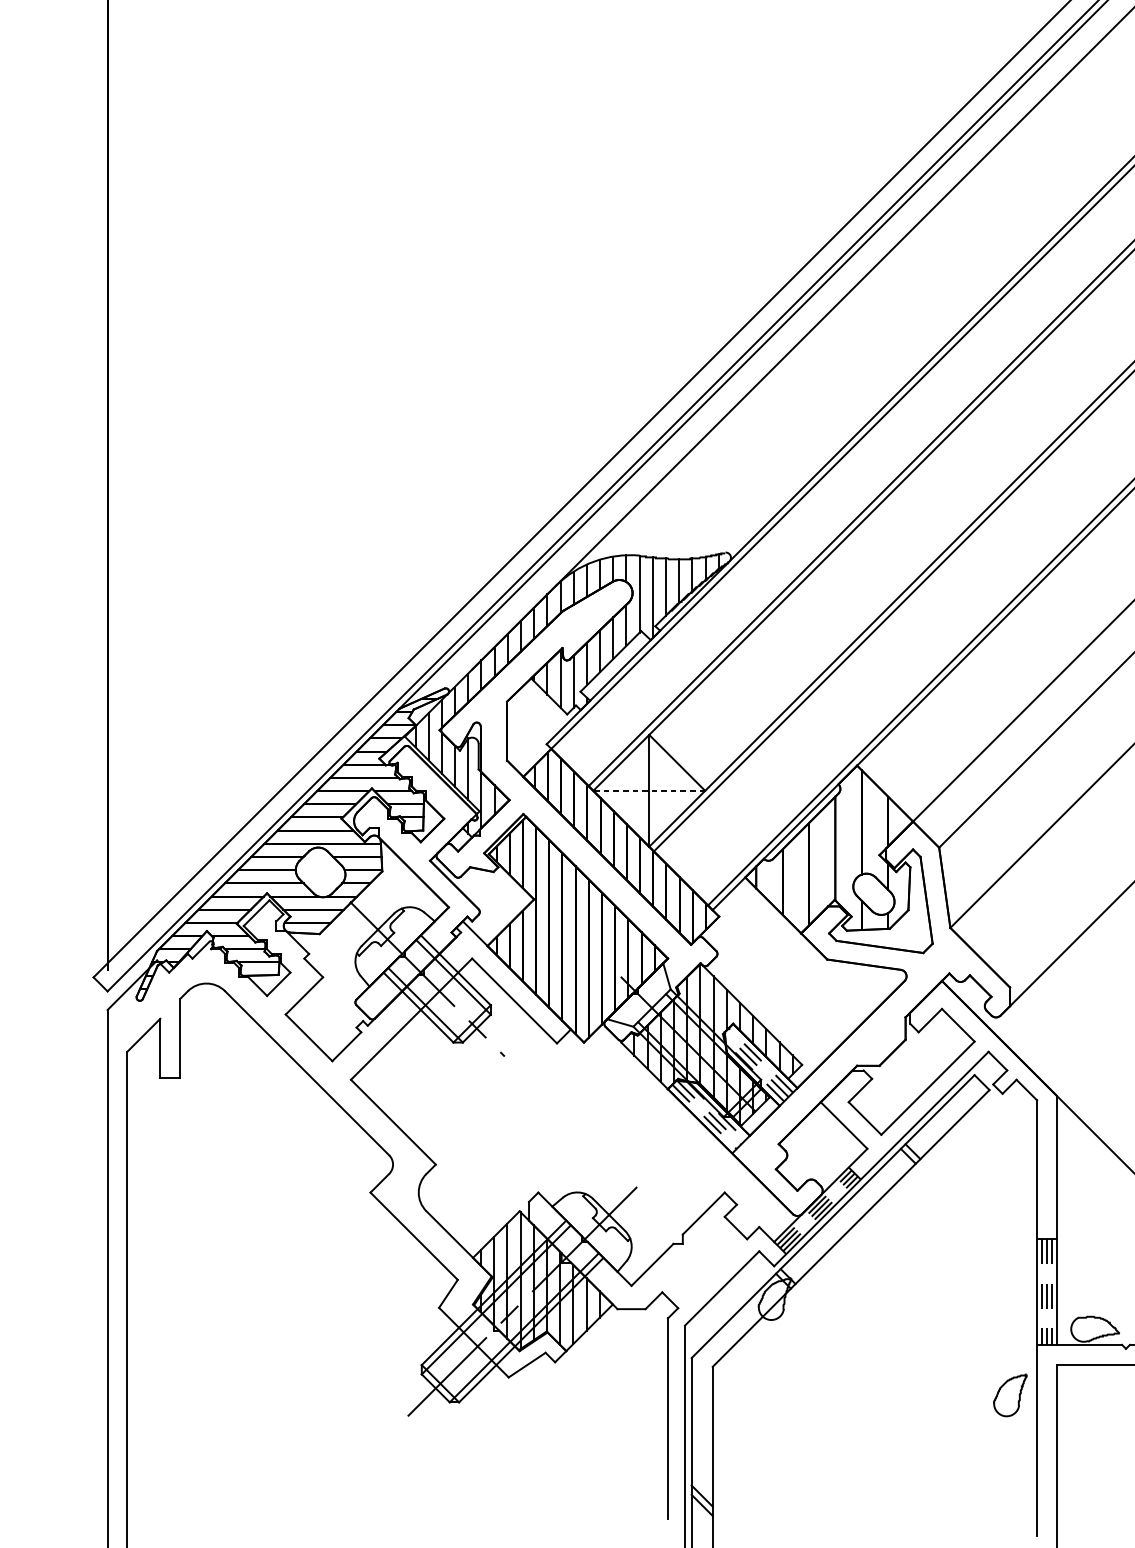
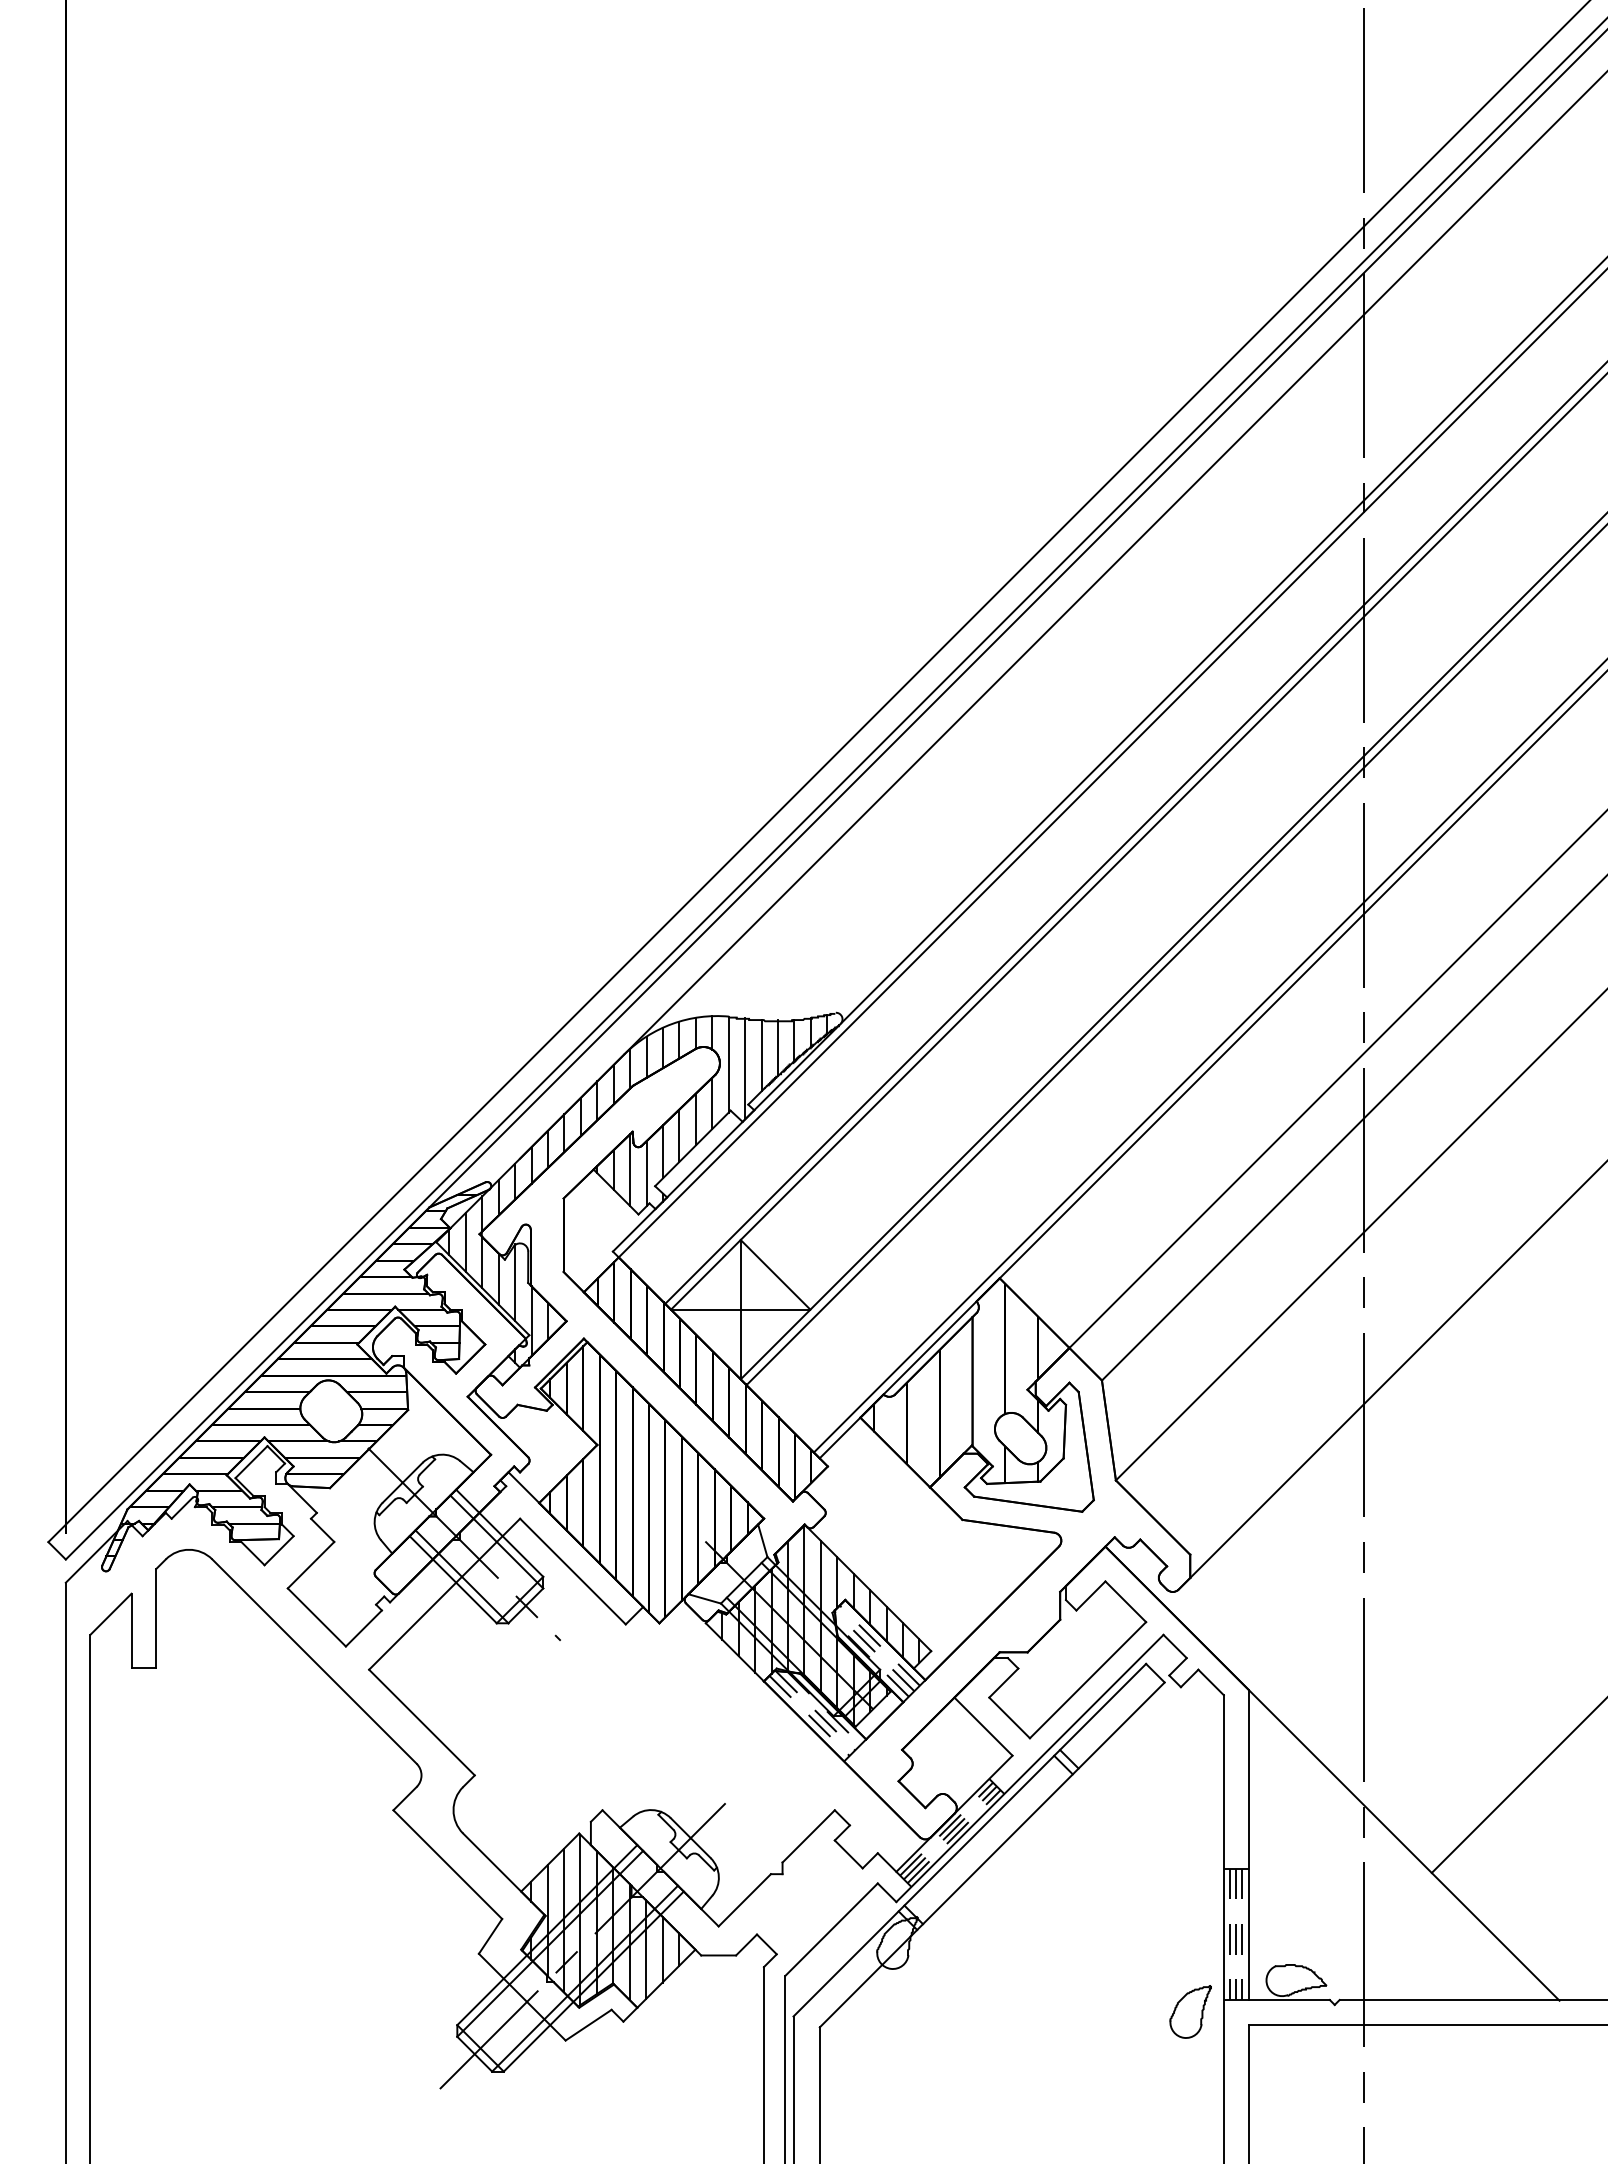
line: (649, 790) -> (740, 1309), dashed -> solid
part: (1010, 1395) -> (1190, 2011), moved

